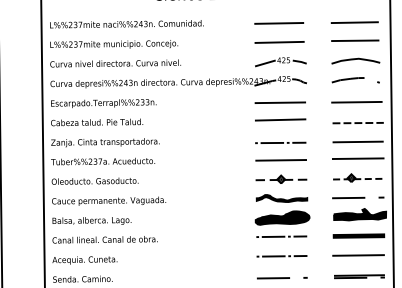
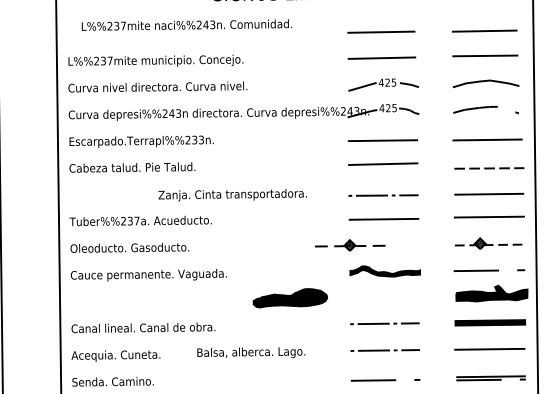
text: (126, 24) -> (186, 25), moved
text: (105, 142) -> (232, 194), moved
part: (281, 178) -> (350, 244), moved
part: (282, 217) -> (290, 297), moved
text: (91, 220) -> (250, 352), moved

